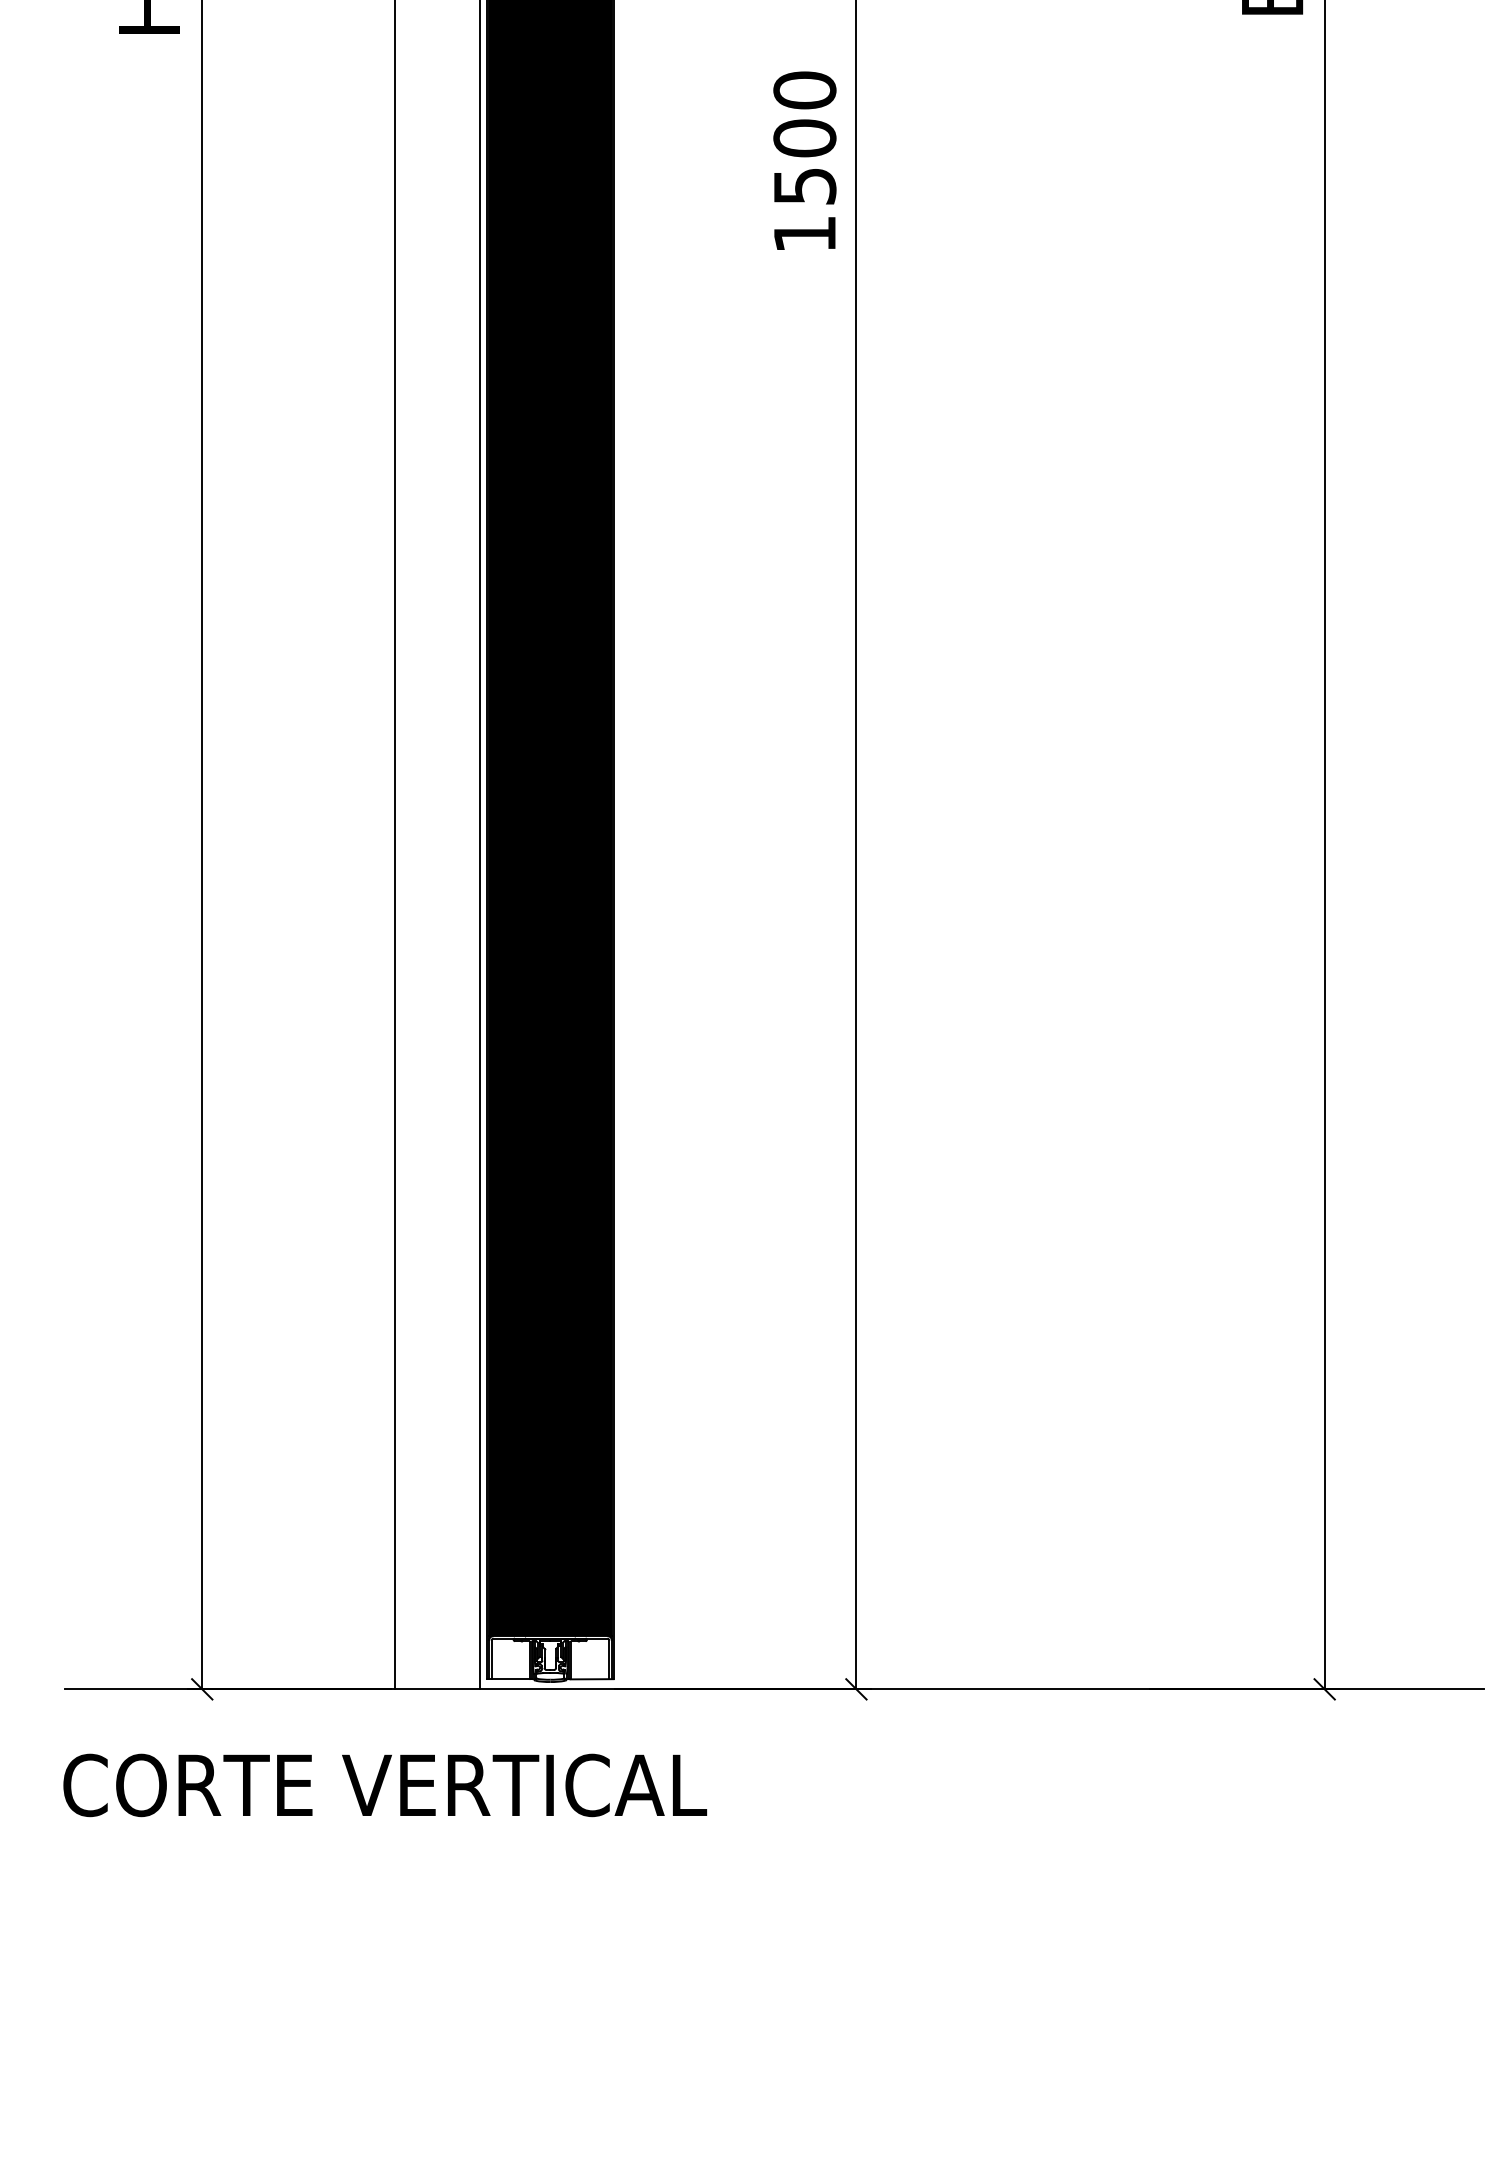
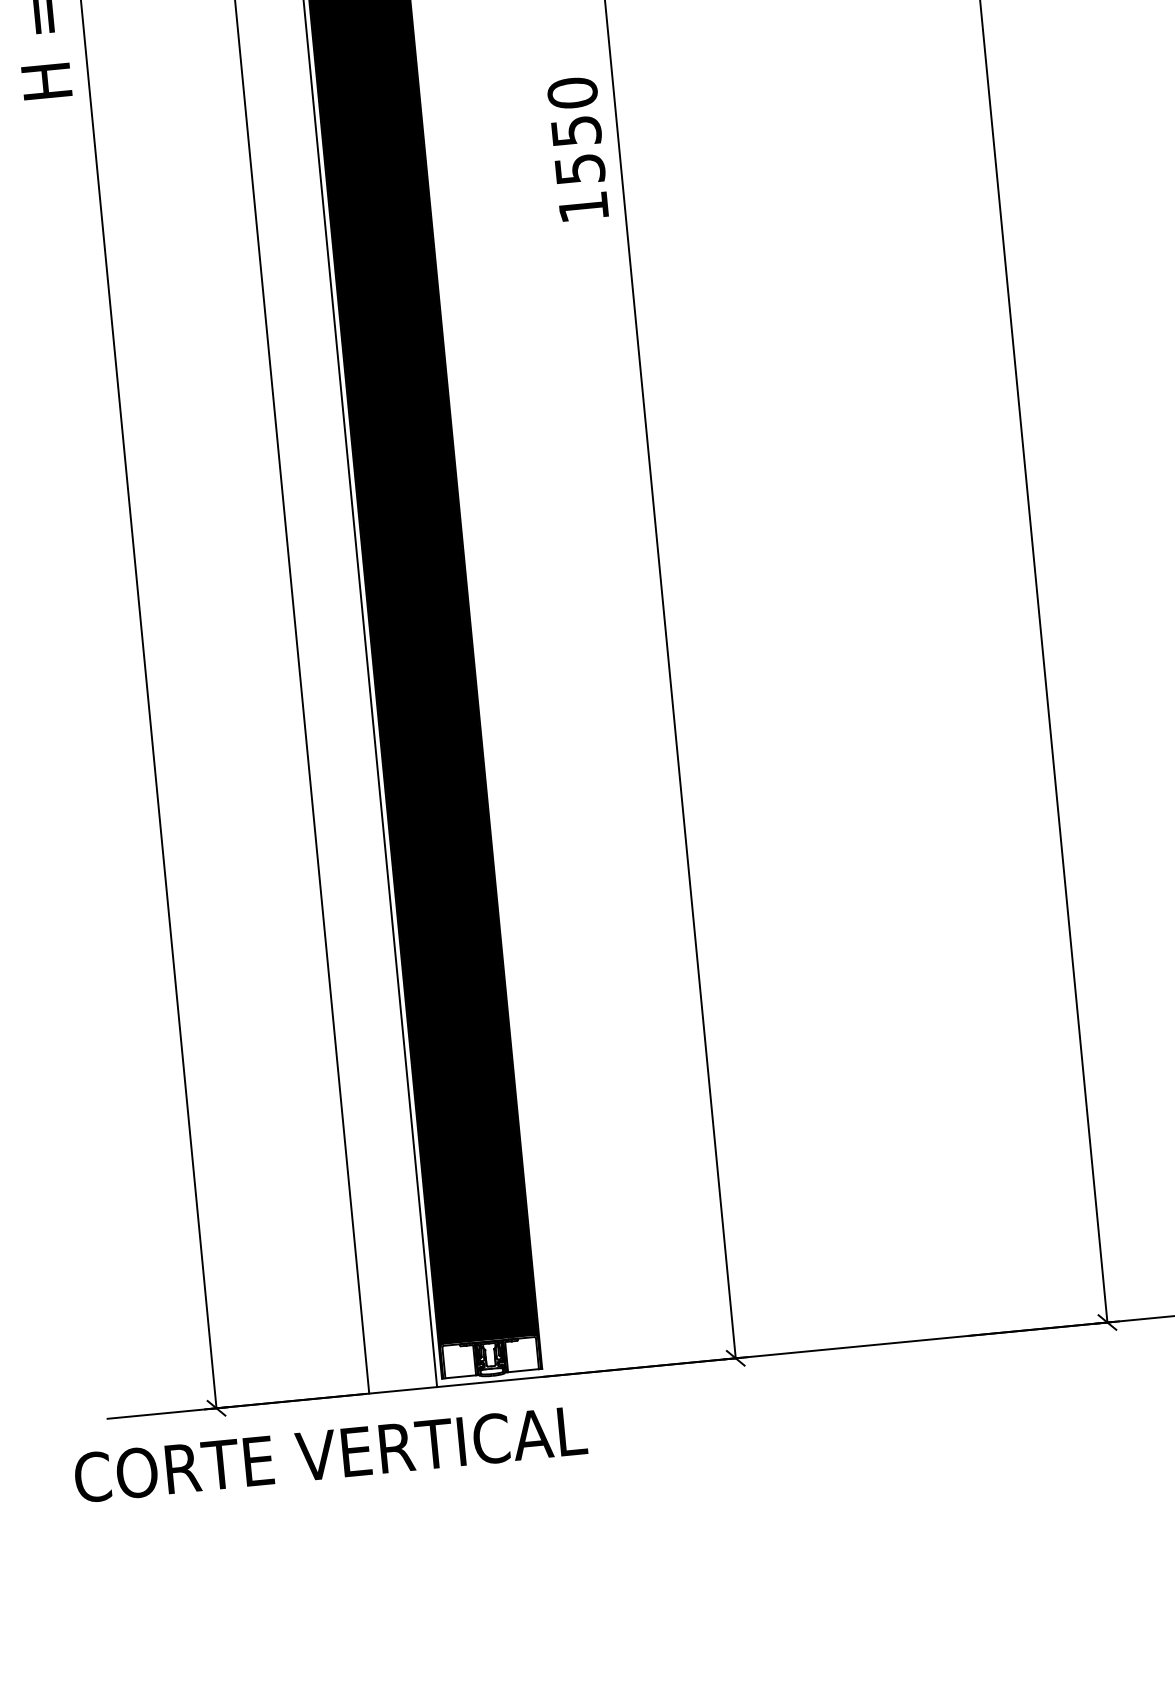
text: (804, 138) -> (576, 131), 1500 -> 1550
text: (385, 1785) -> (330, 1454), moved

